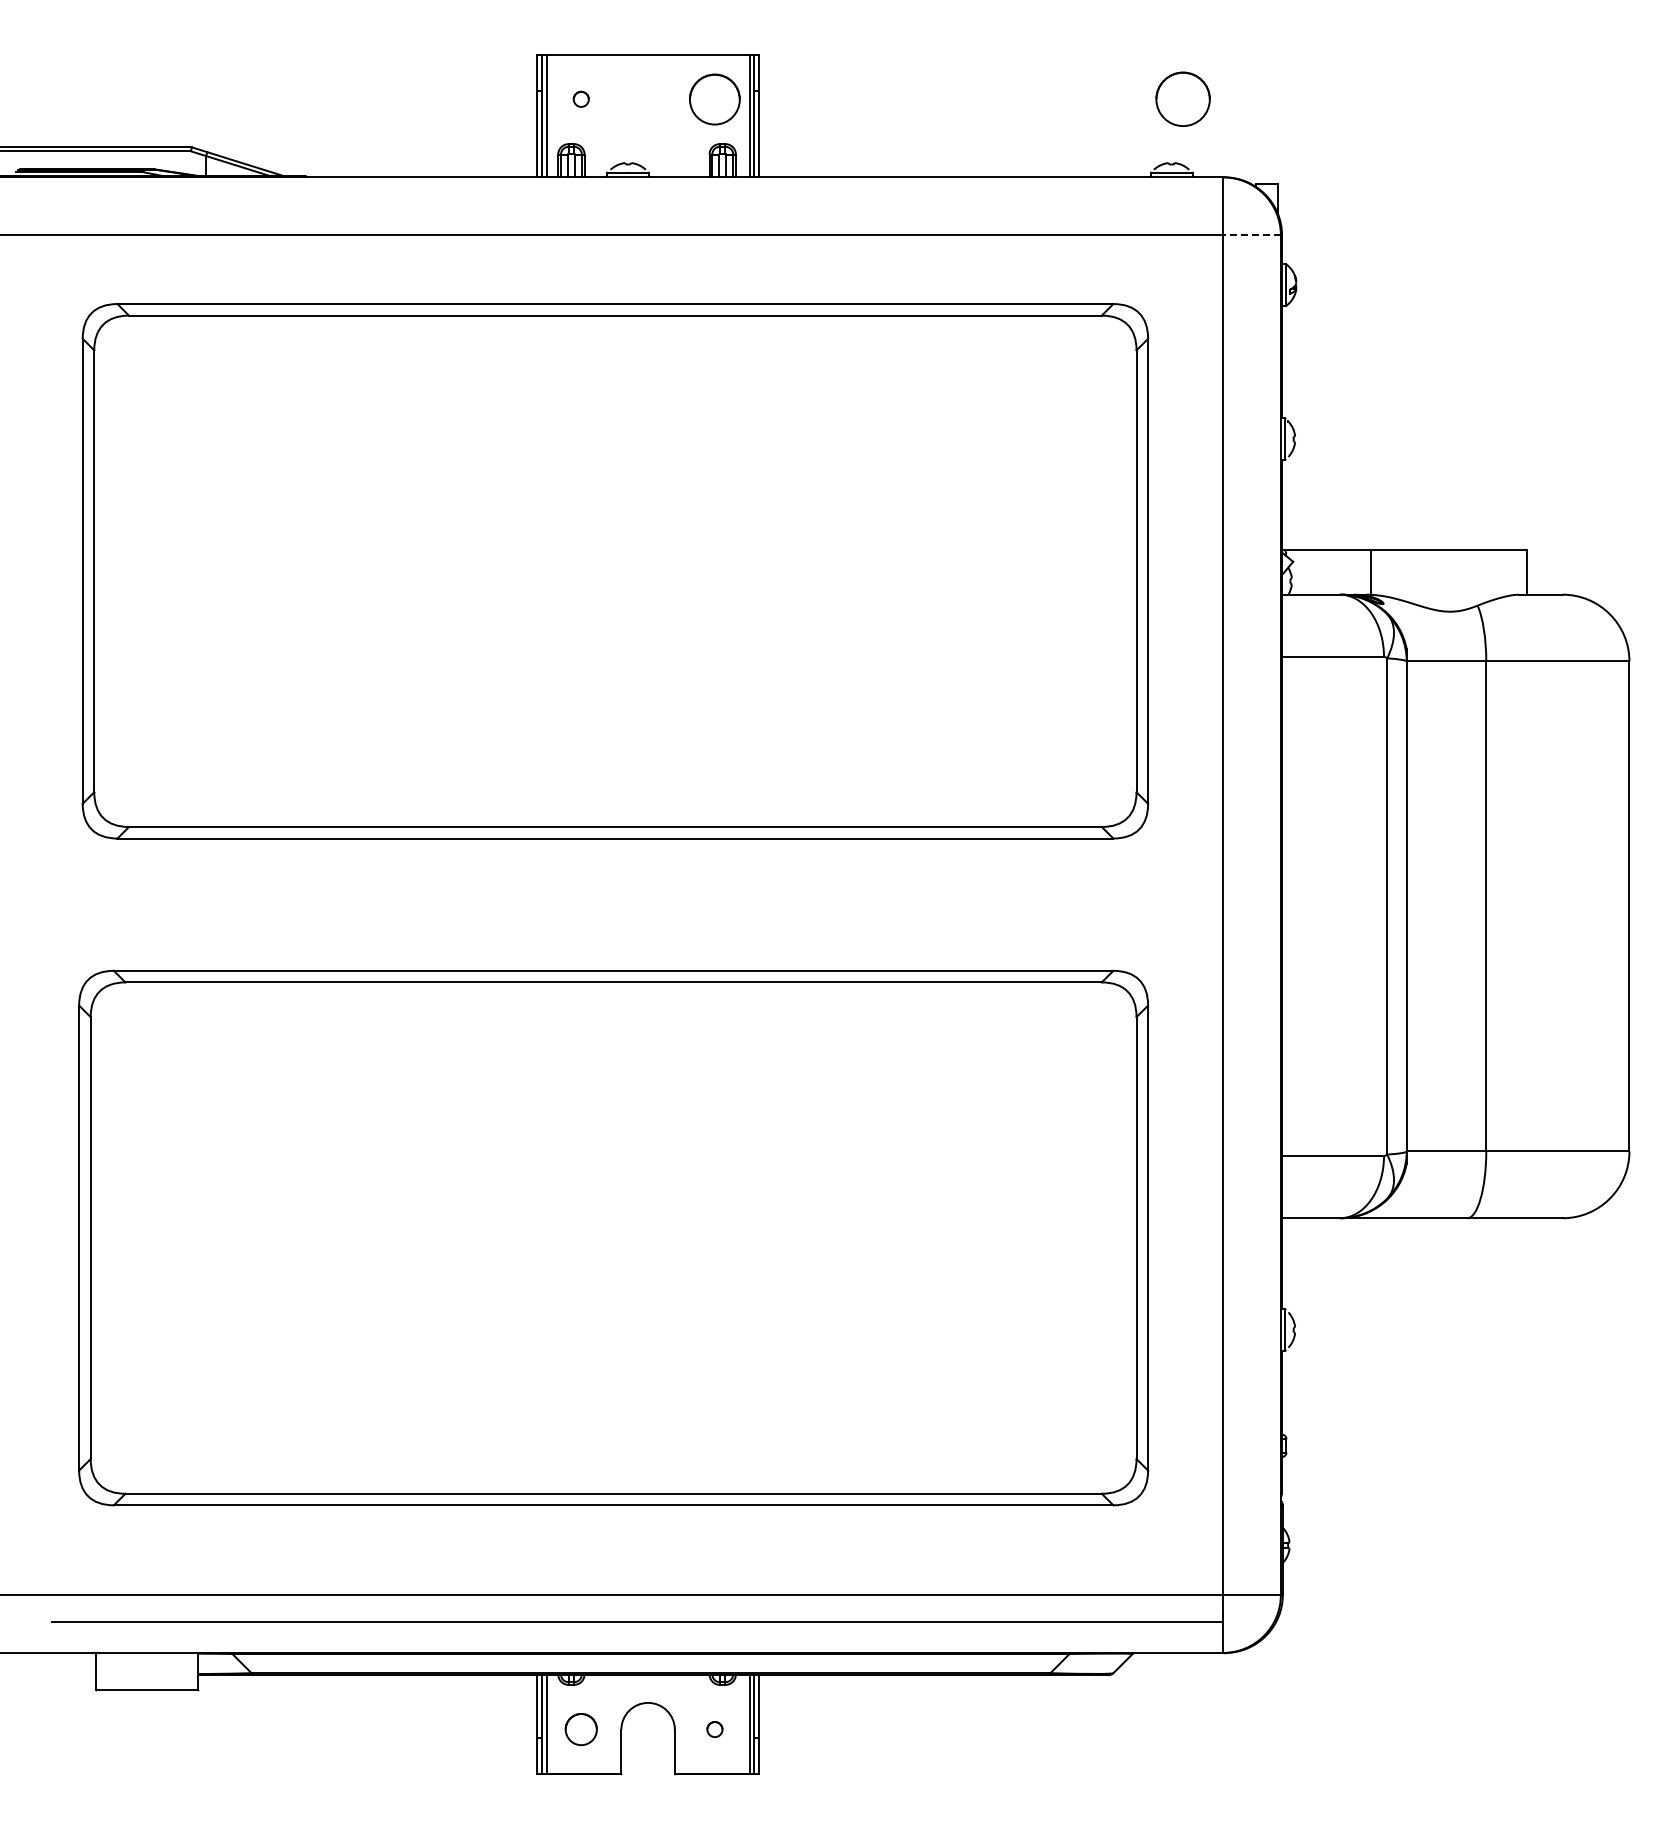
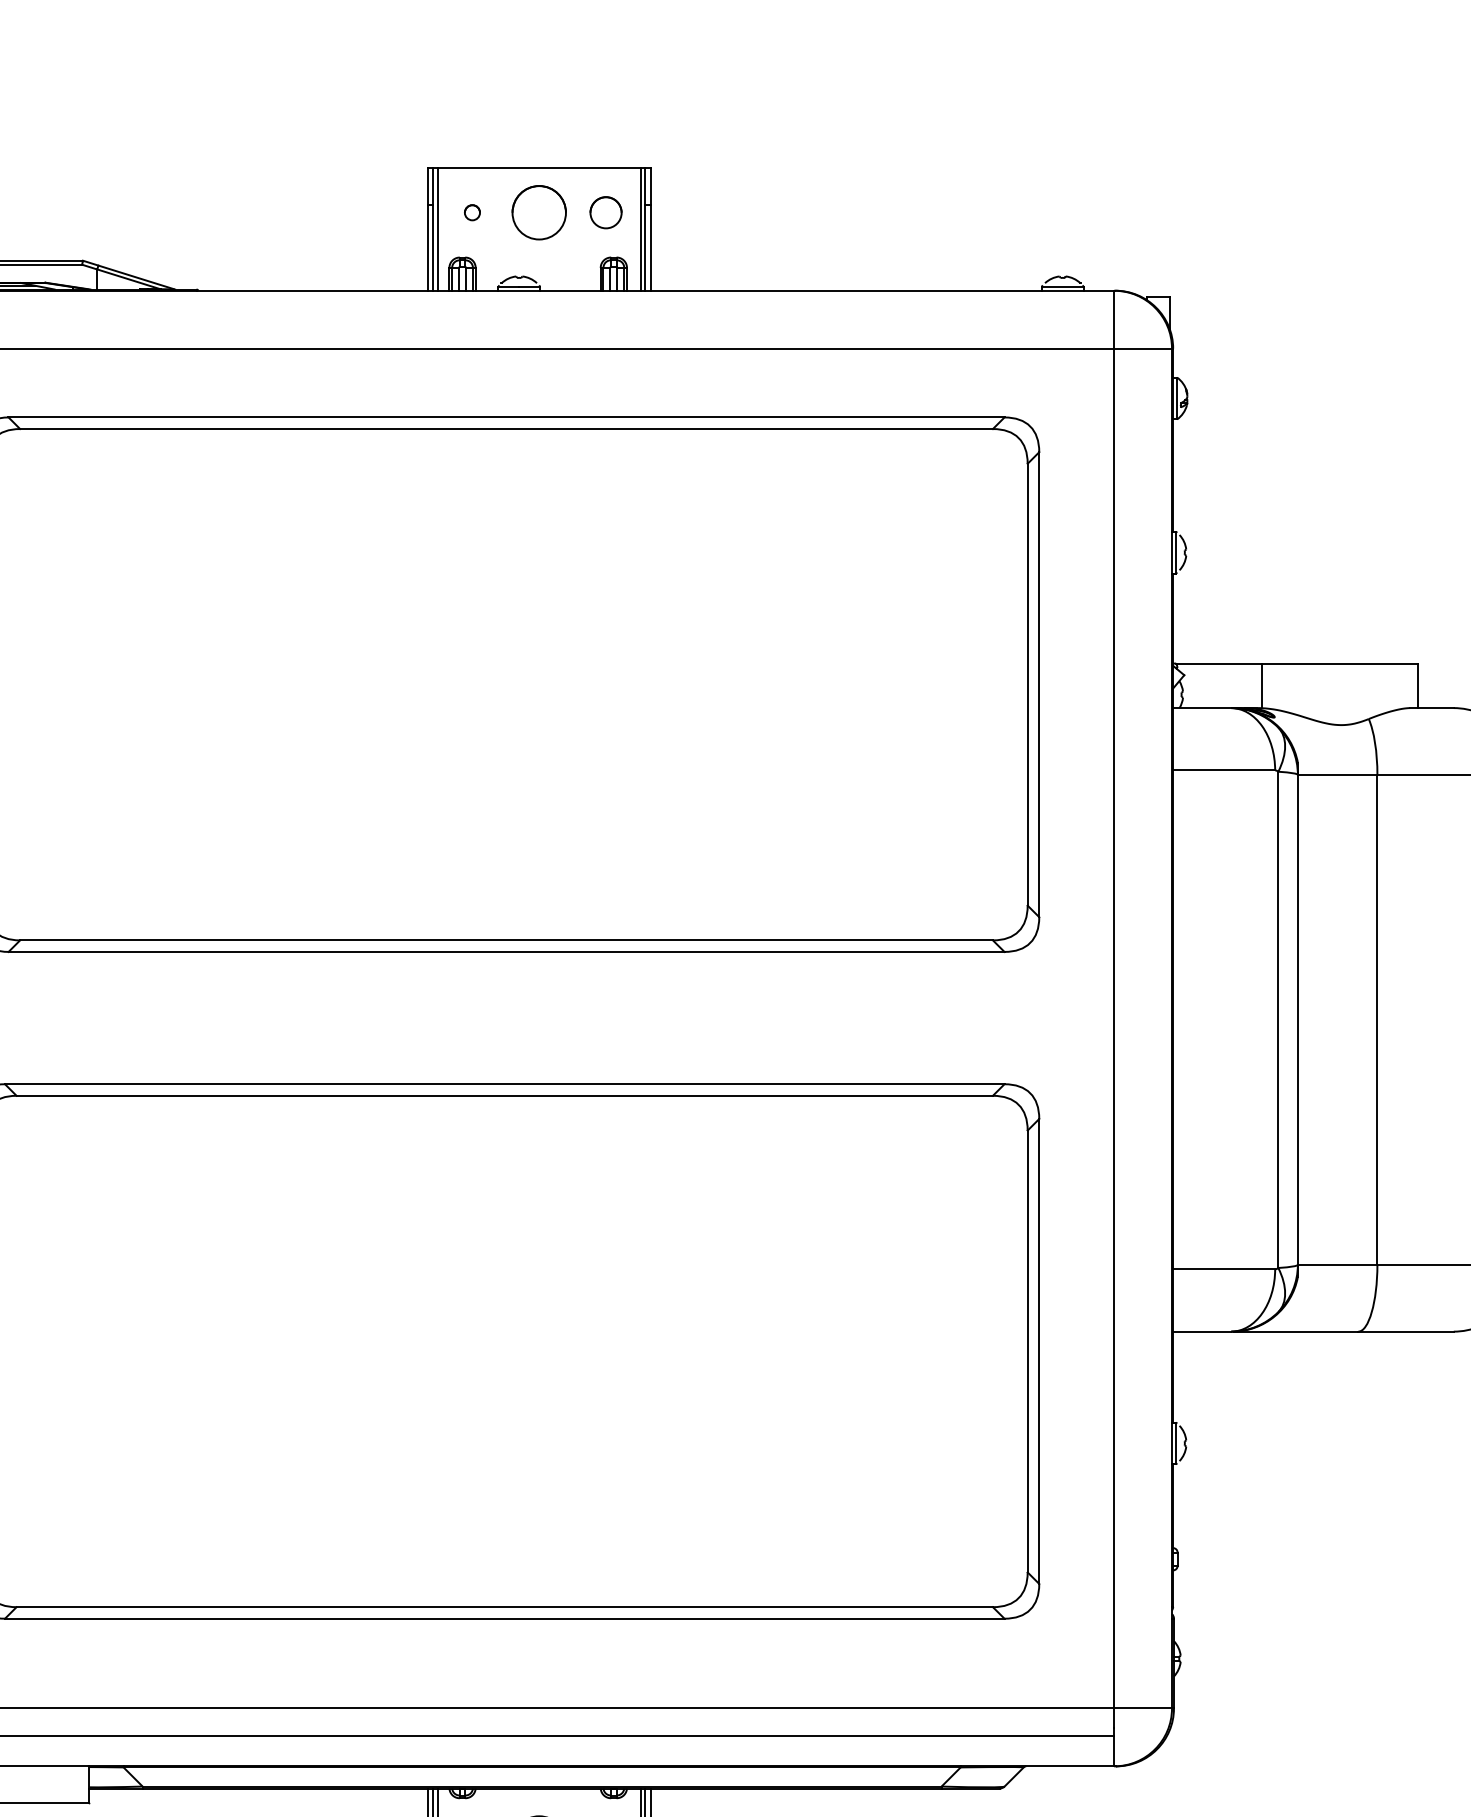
circle: (714, 98) -> (605, 211), size x0.62
circle: (1182, 98) -> (538, 211), moved
line: (1251, 235) -> (1142, 348), dashed -> solid

